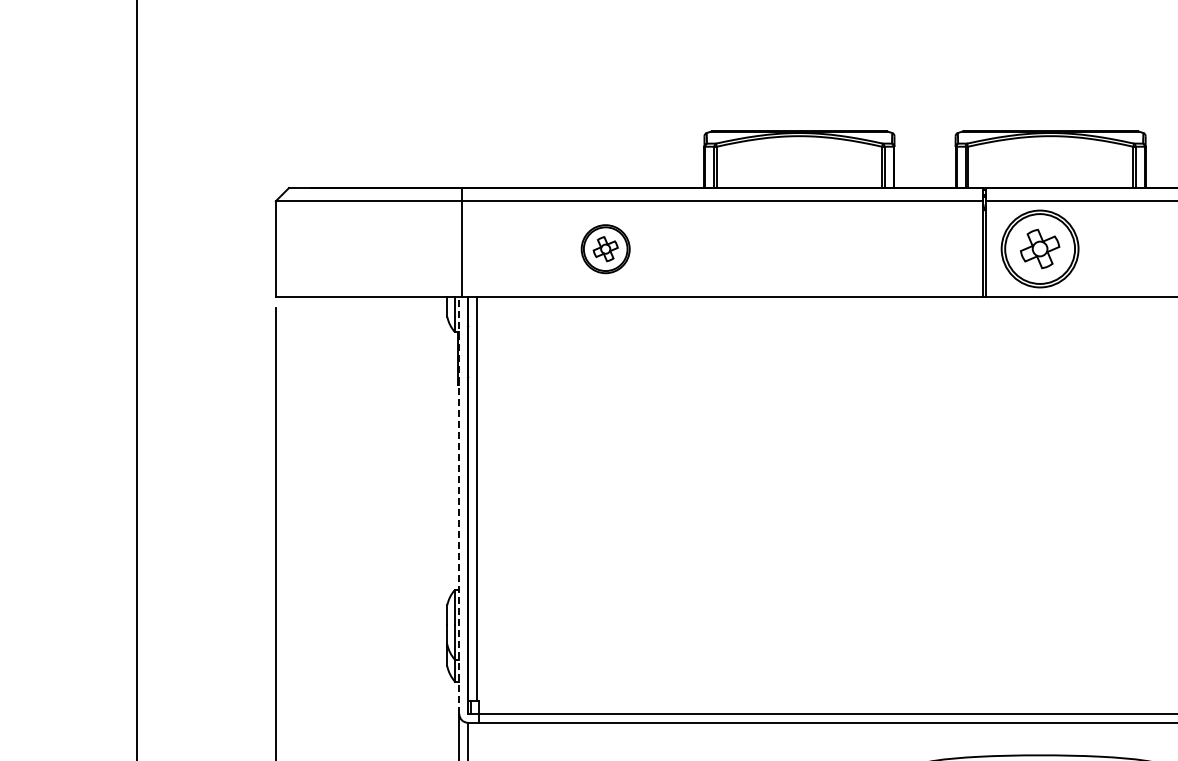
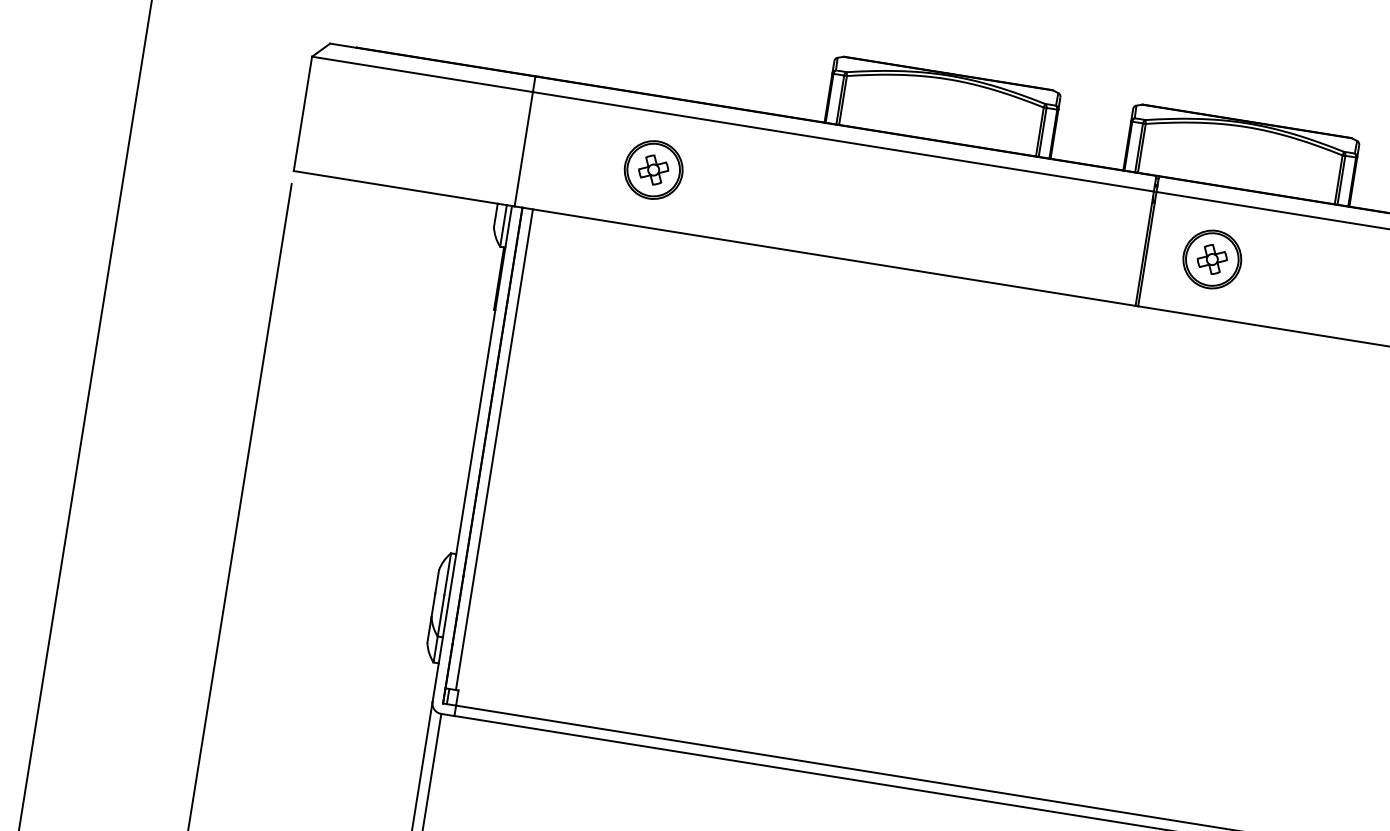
part: (605, 249) -> (653, 170), moved
part: (1040, 249) -> (1212, 259), size x0.62
line: (459, 505) -> (472, 453), dashed -> solid

